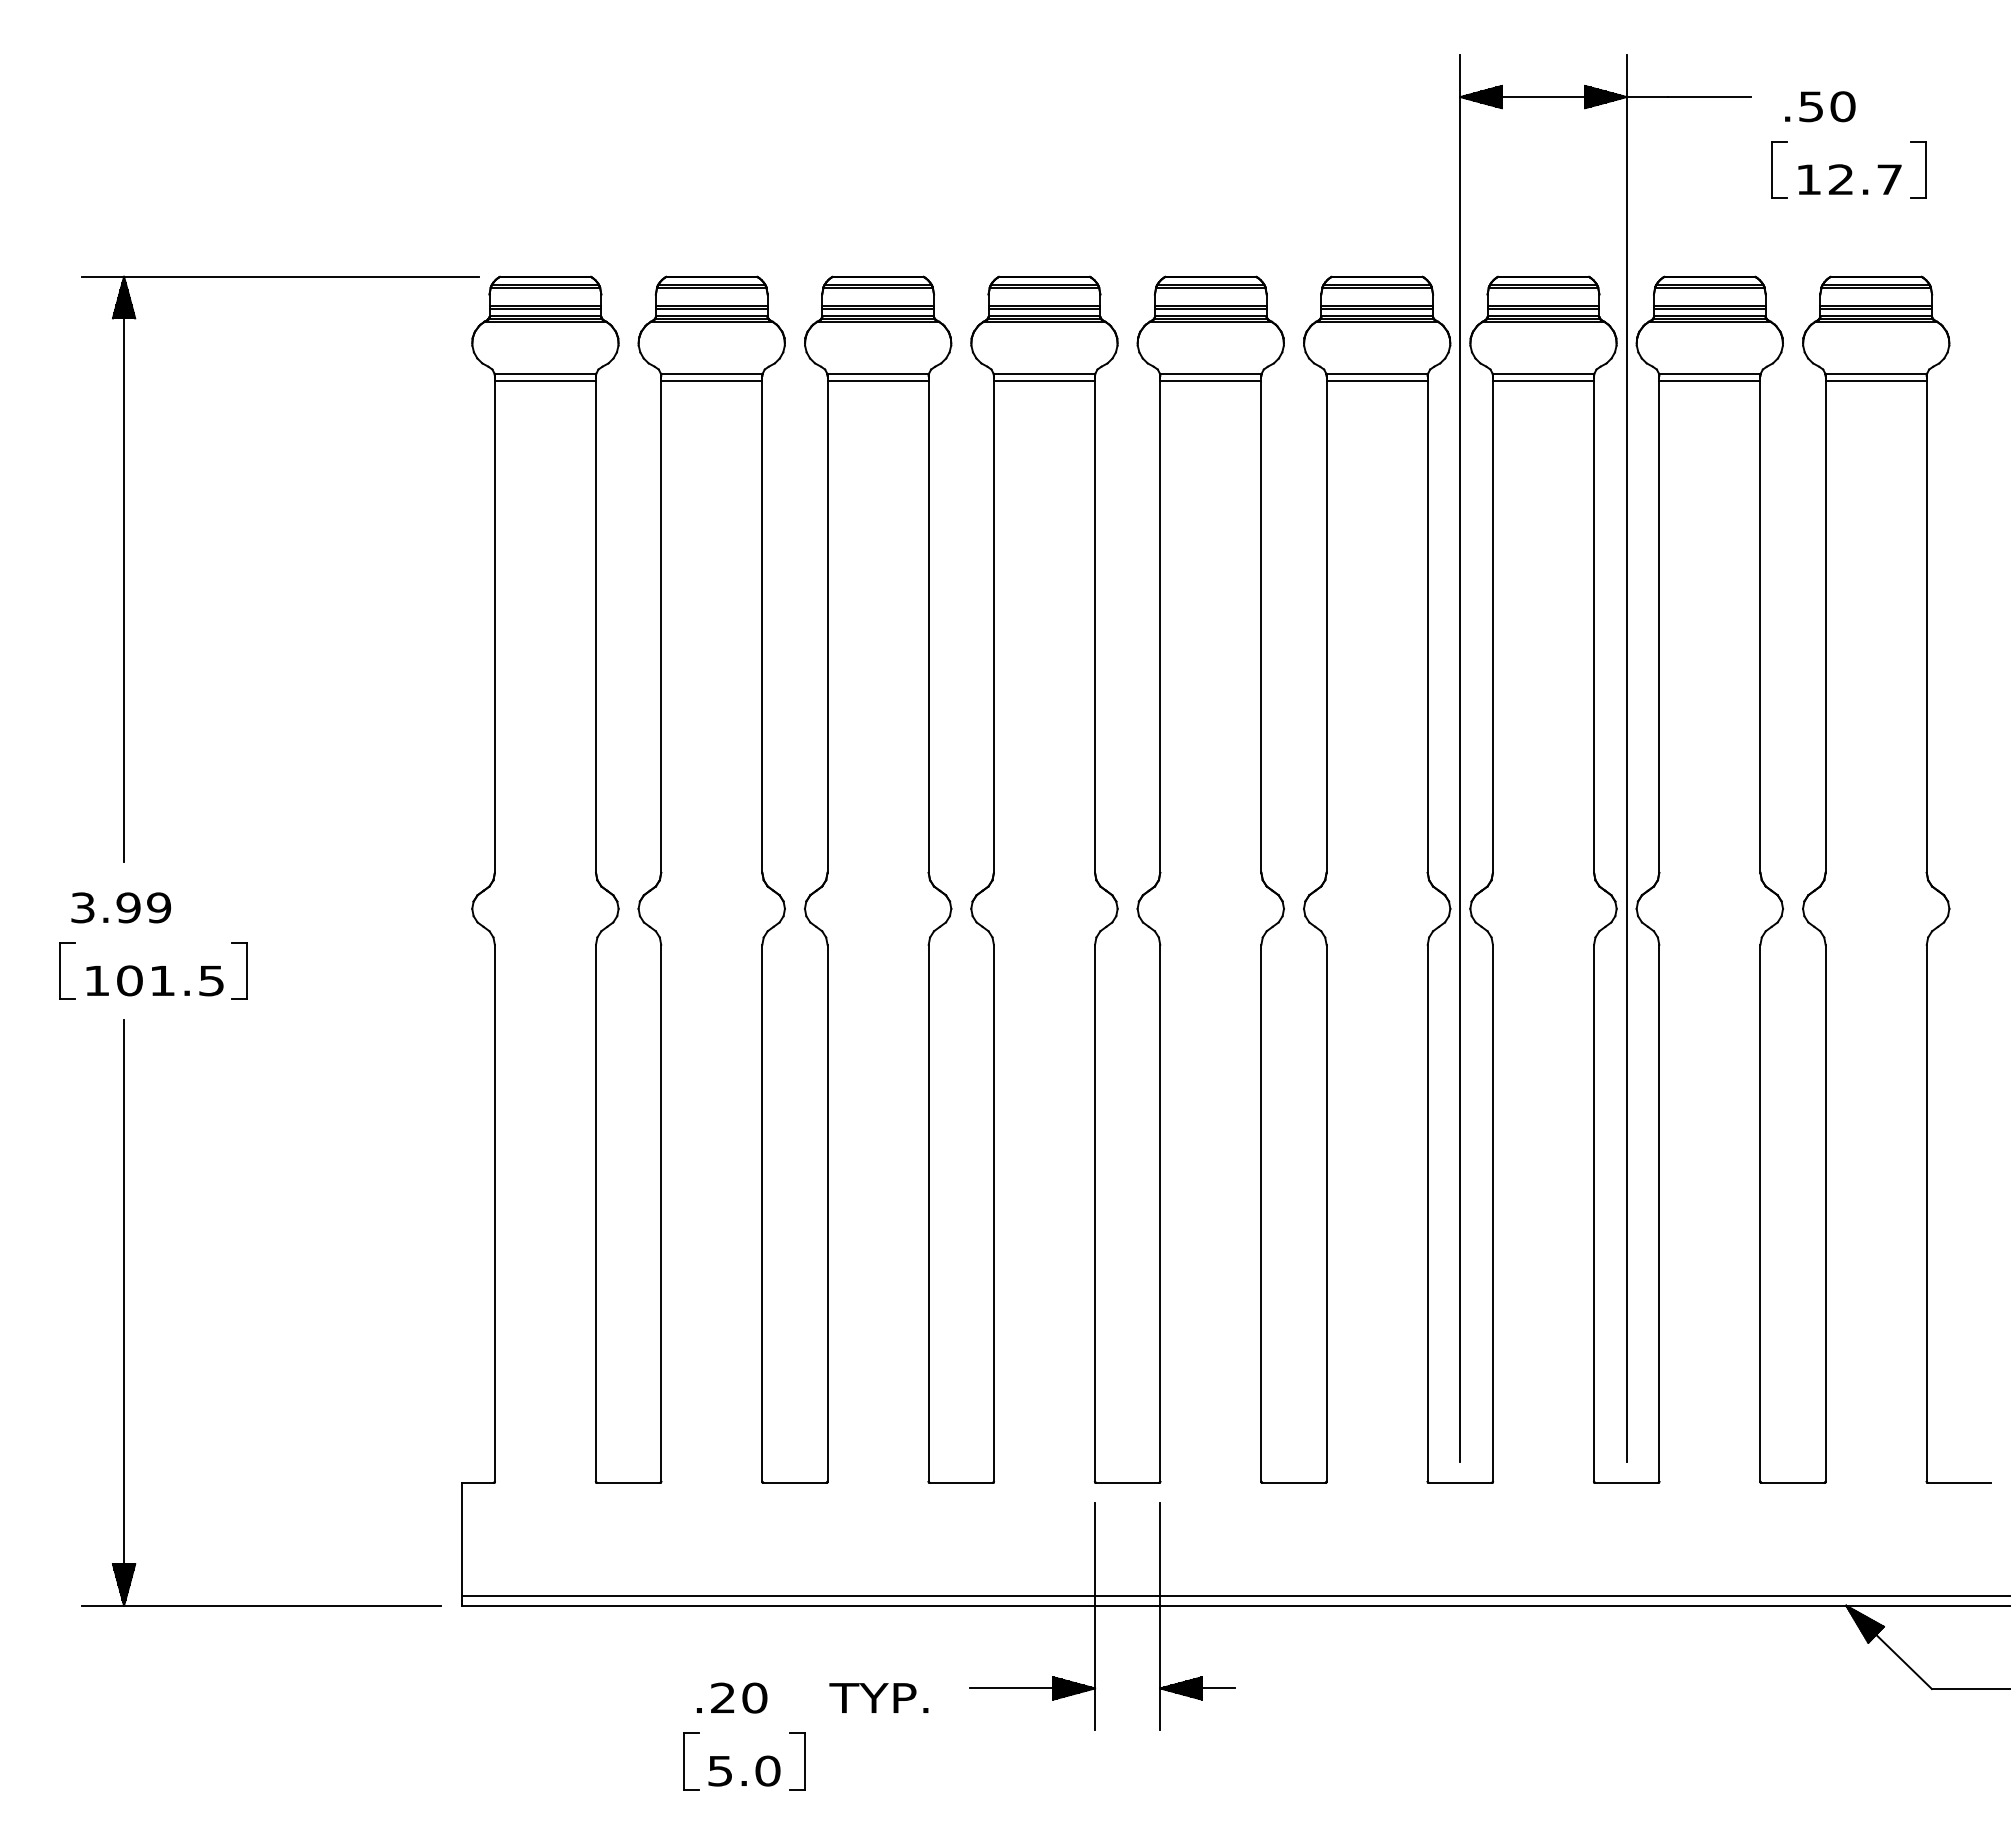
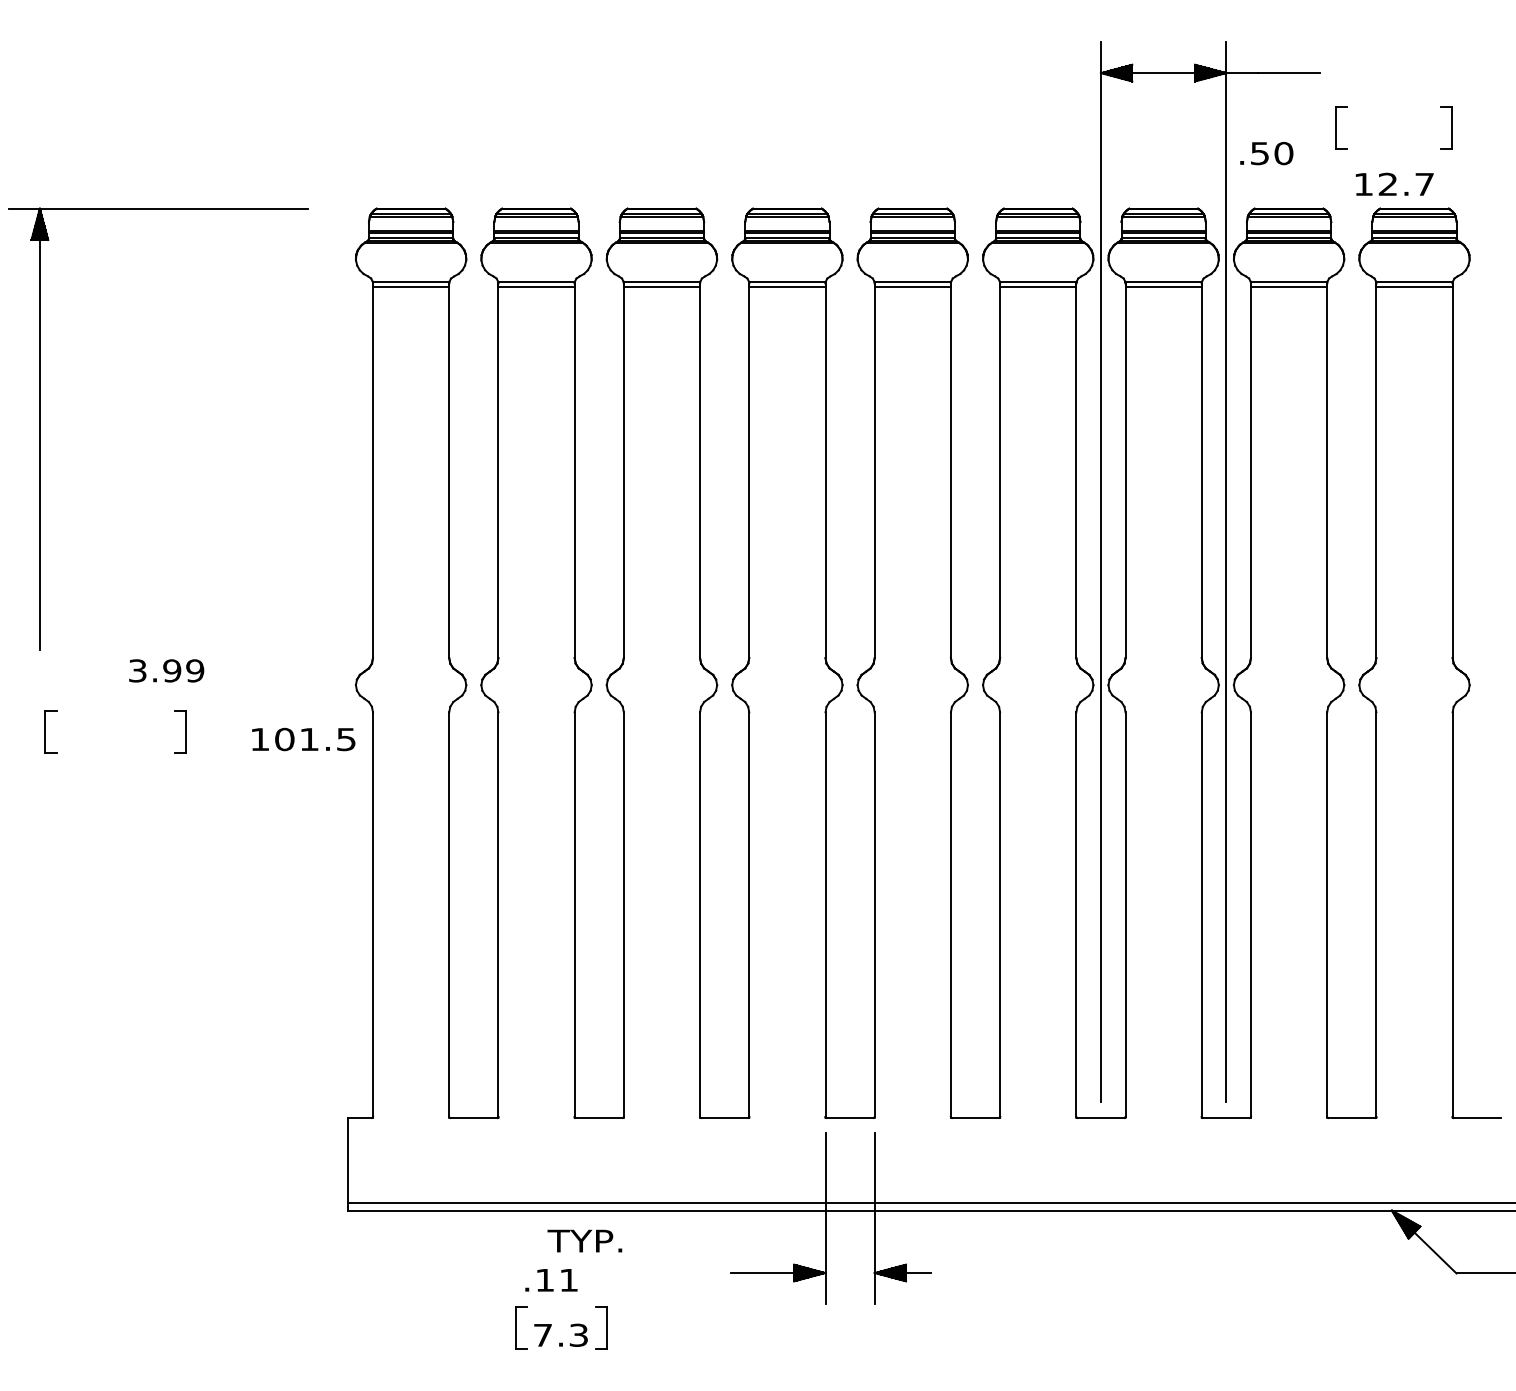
text: (1820, 106) -> (1266, 153), moved
text: (1849, 179) -> (1394, 184), moved
part: (124, 568) -> (40, 428), moved
text: (120, 907) -> (166, 670), moved
text: (154, 980) -> (303, 739), moved
part: (124, 1312) -> (93, 989), removed
text: (739, 1697) -> (557, 1279), .20 -> .11
text: (878, 1697) -> (584, 1240), moved
text: (744, 1770) -> (561, 1334), 5.0 -> 7.3

